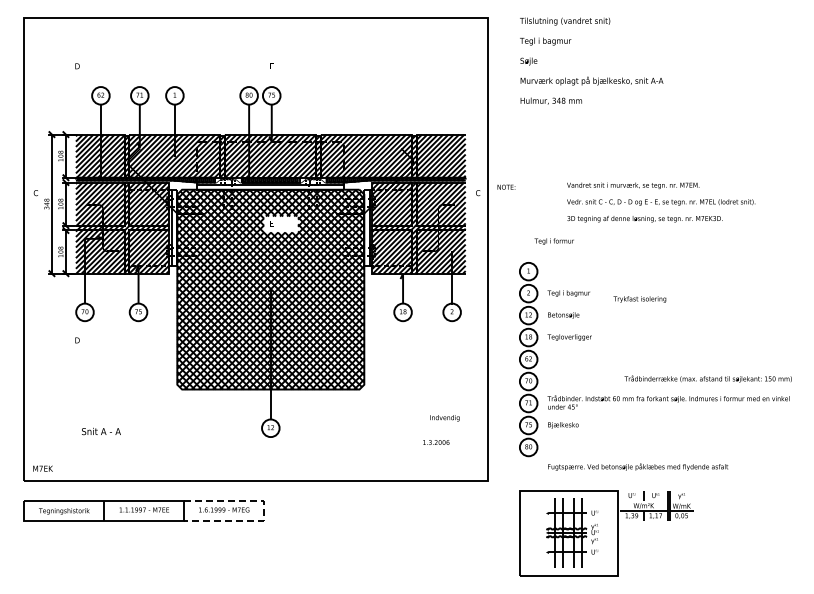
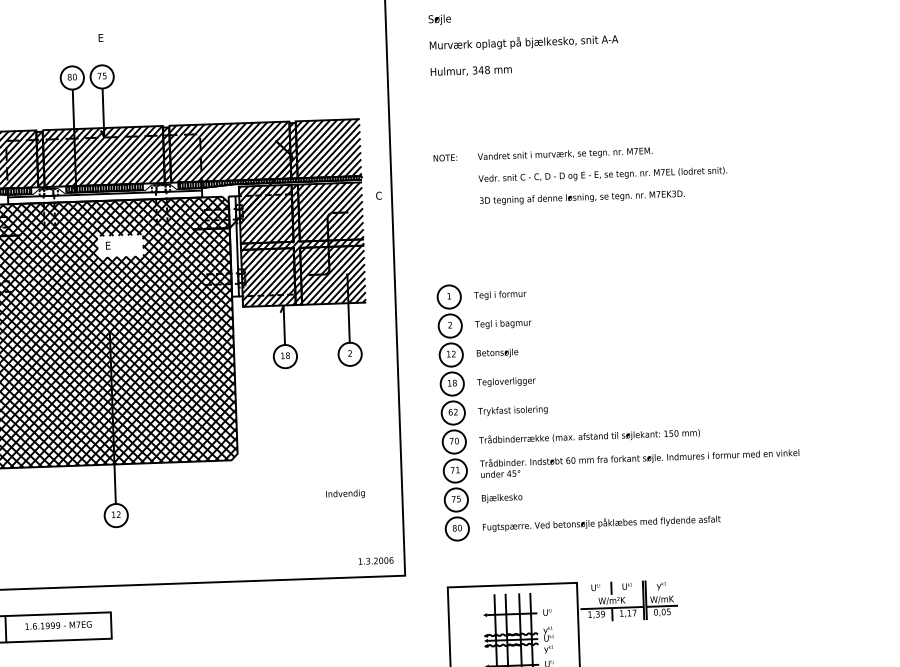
text: (506, 186) -> (445, 156), moved
text: (661, 202) -> (603, 175), moved
text: (553, 241) -> (499, 295), moved
text: (639, 299) -> (512, 410), moved
text: (707, 378) -> (588, 435), moved
text: (436, 442) -> (376, 560), moved
text: (638, 466) -> (602, 522), moved
line: (264, 511) -> (111, 625), dashed -> solid

